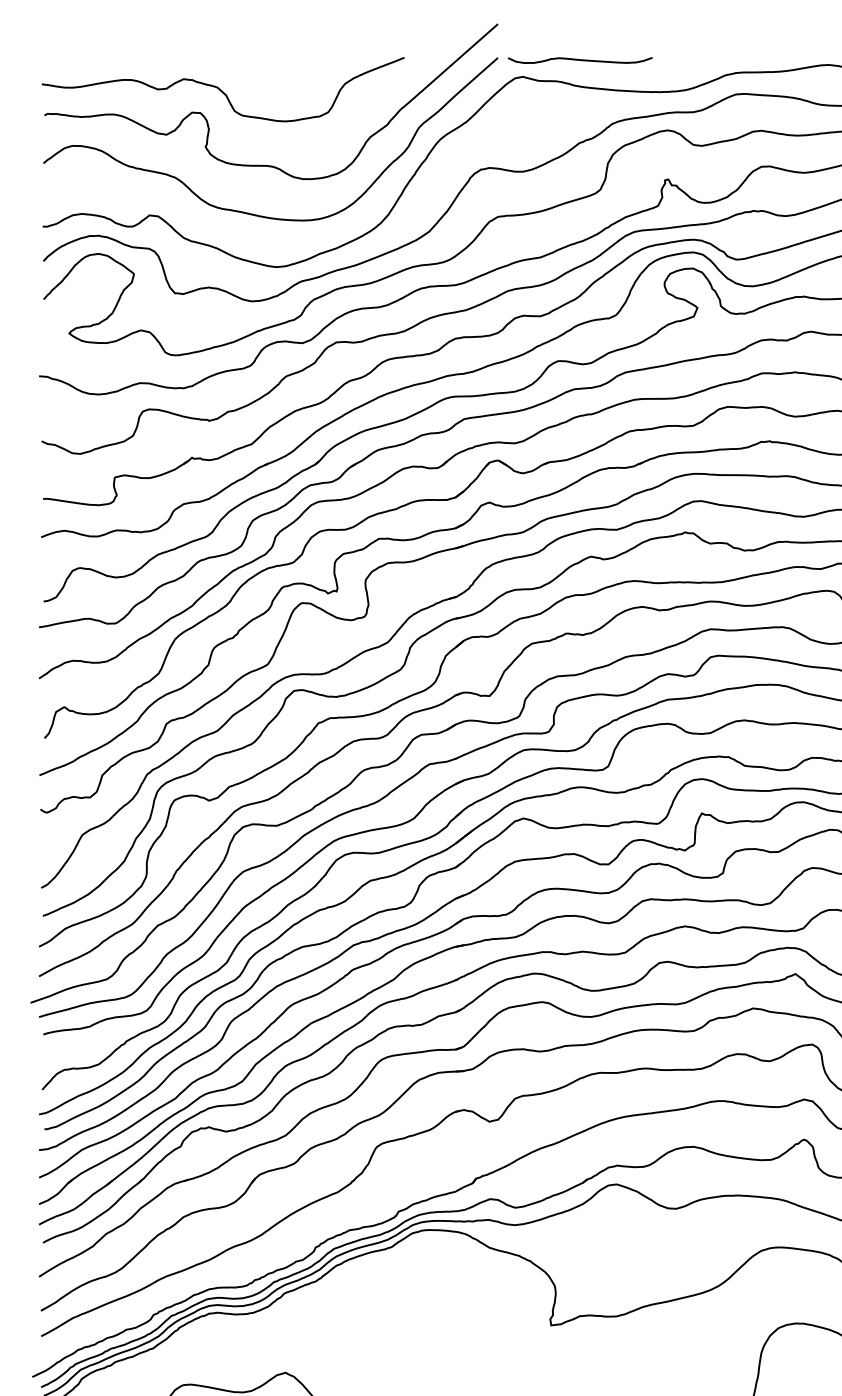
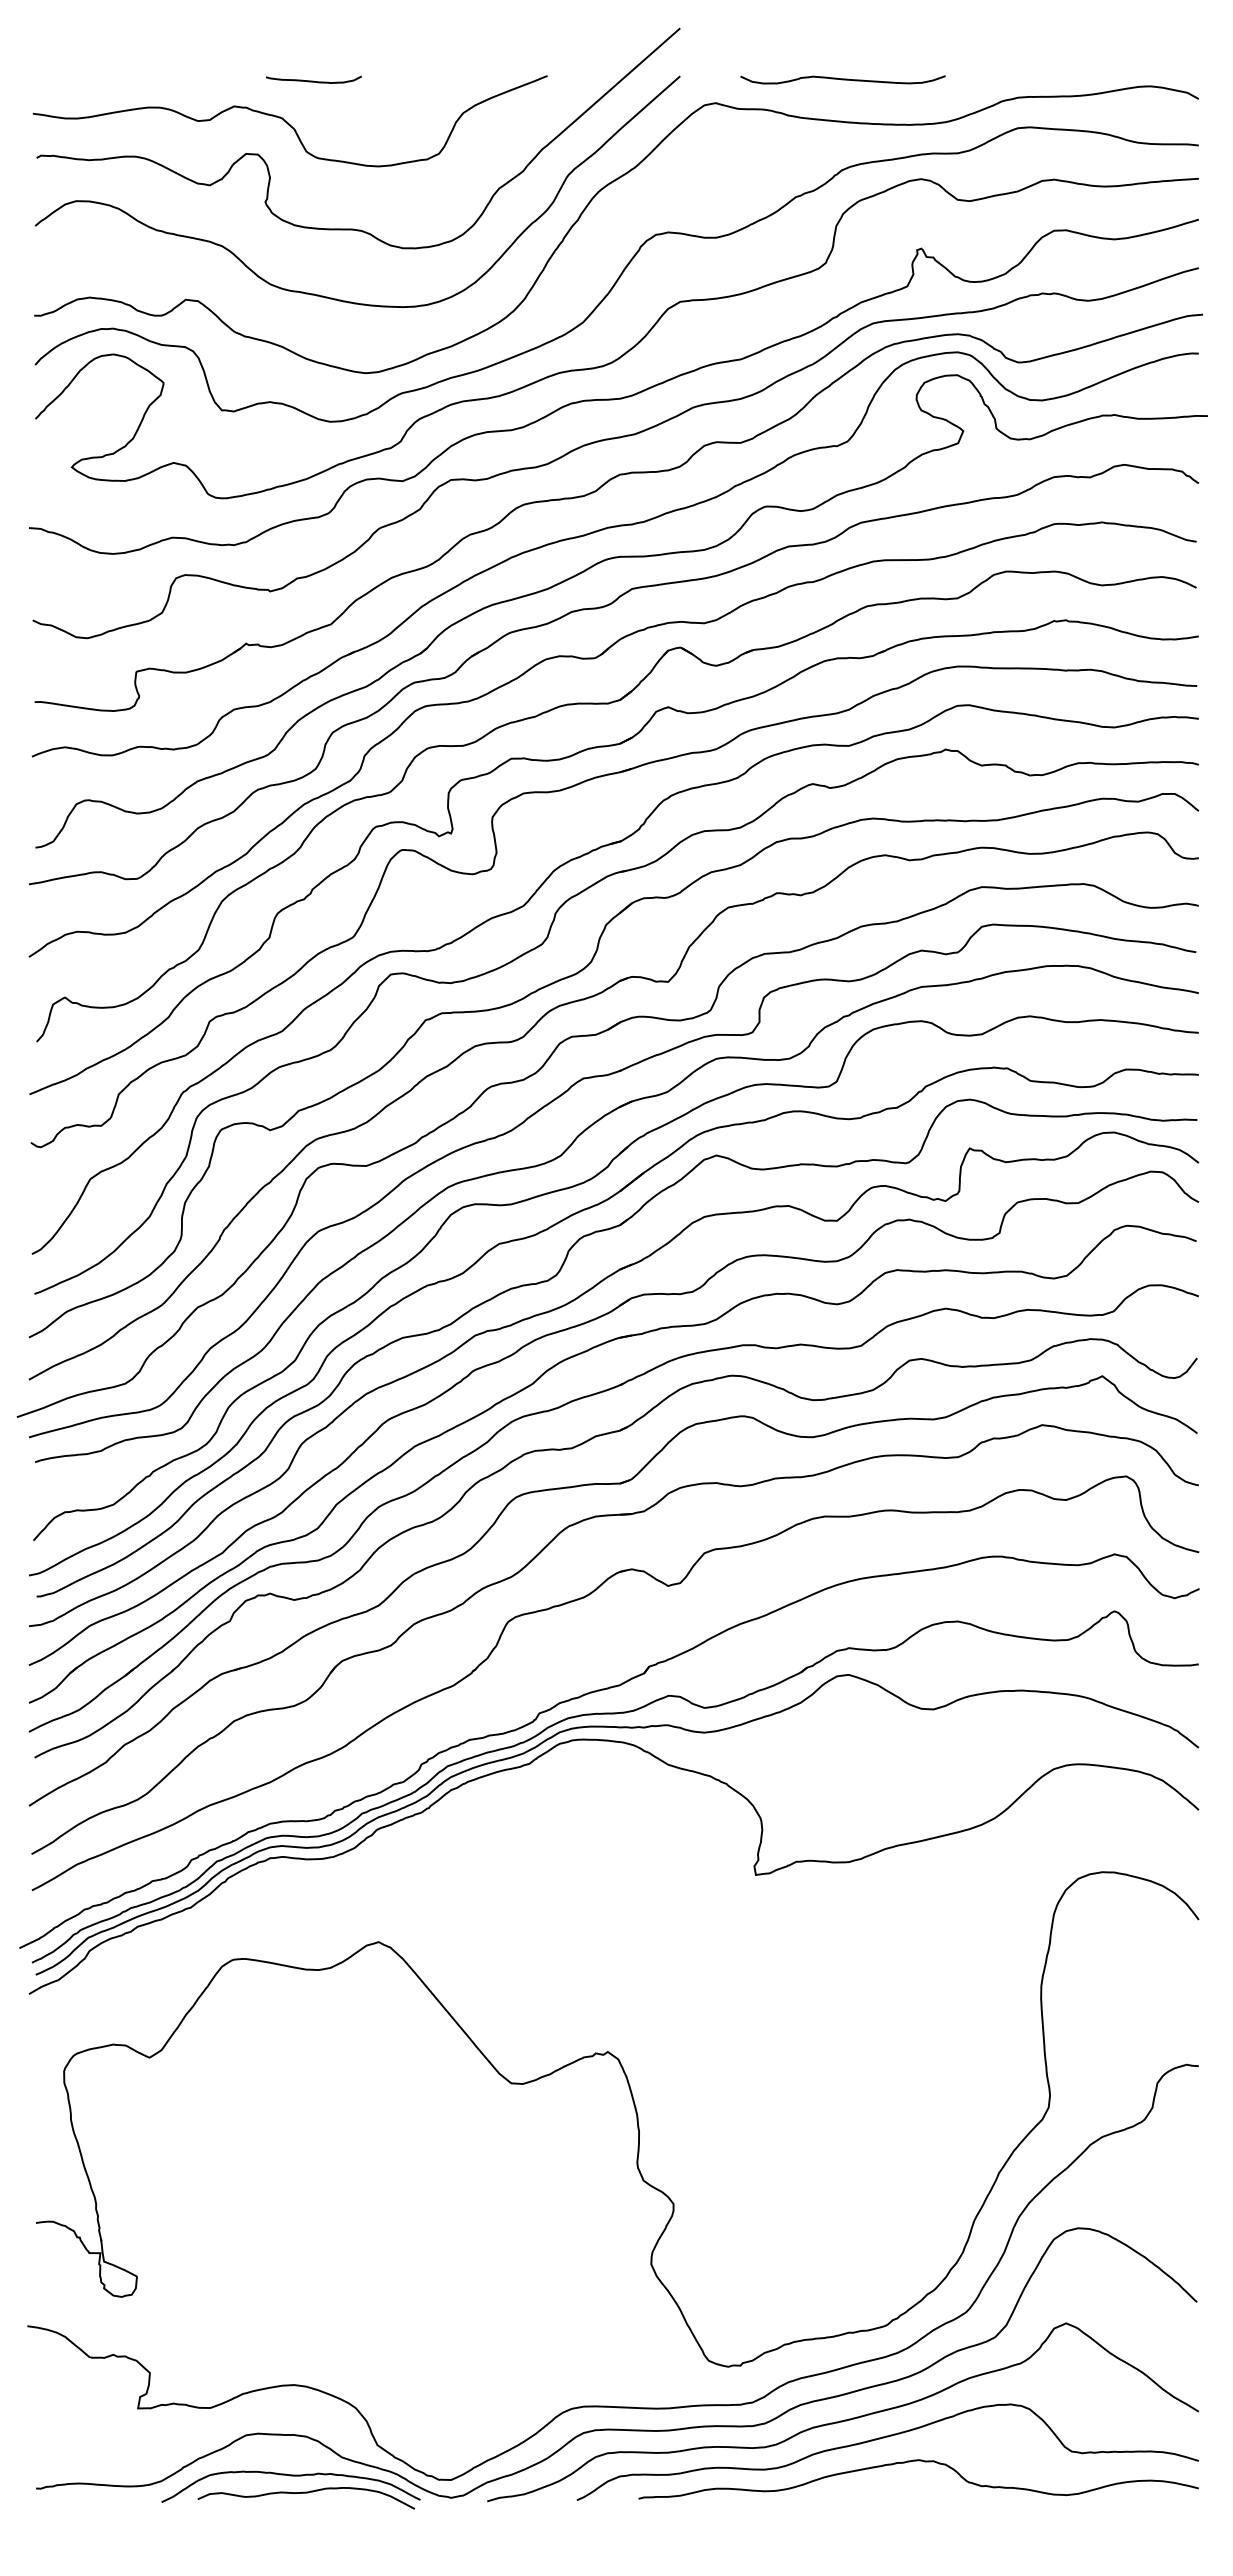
curve: (239, 60) -> (313, 80), added
curve: (579, 60) -> (842, 79), moved

